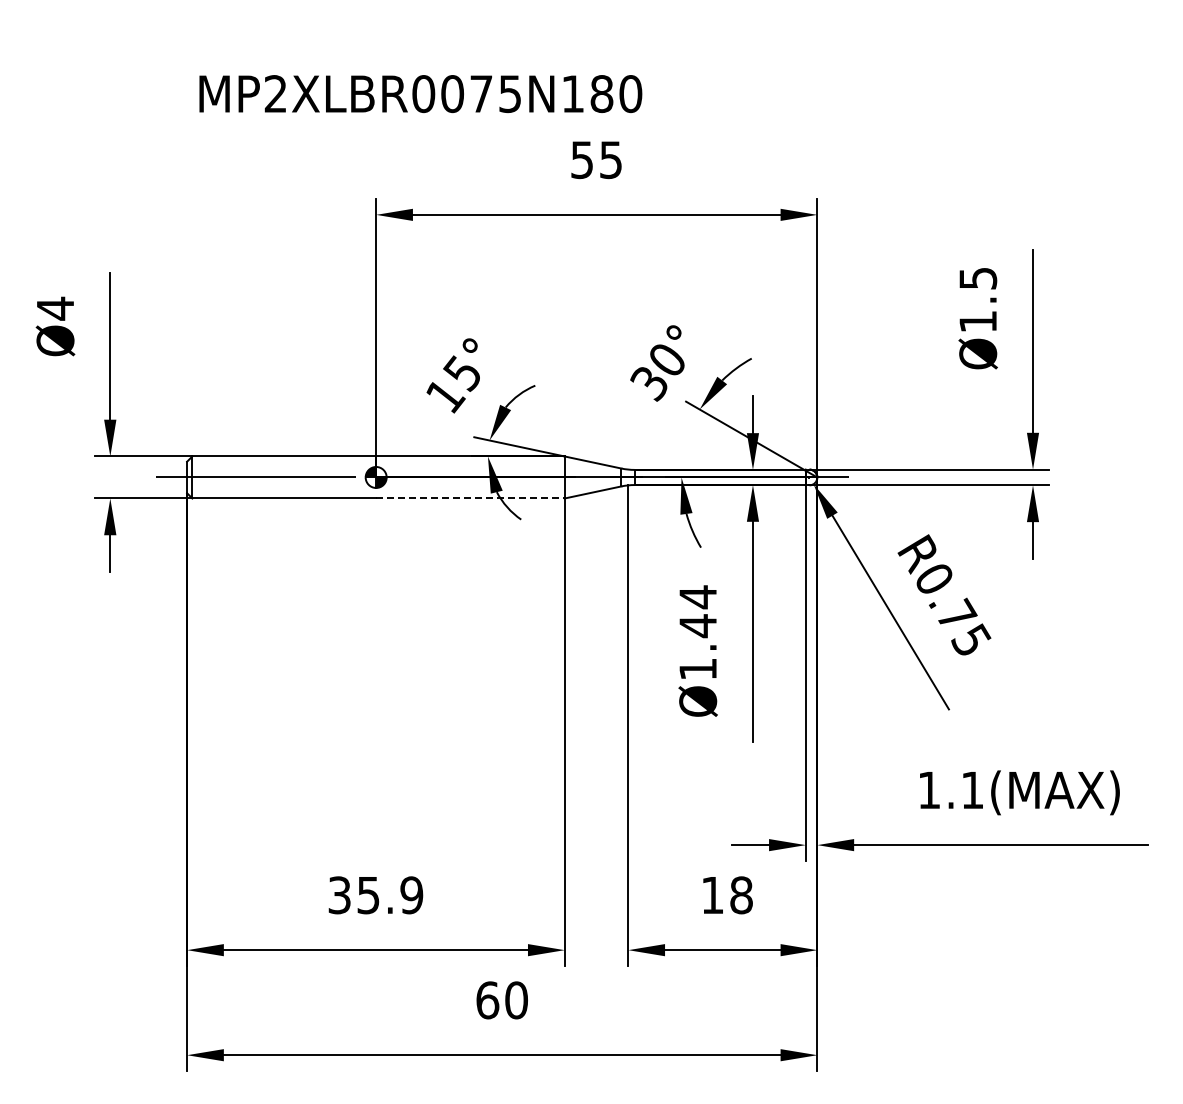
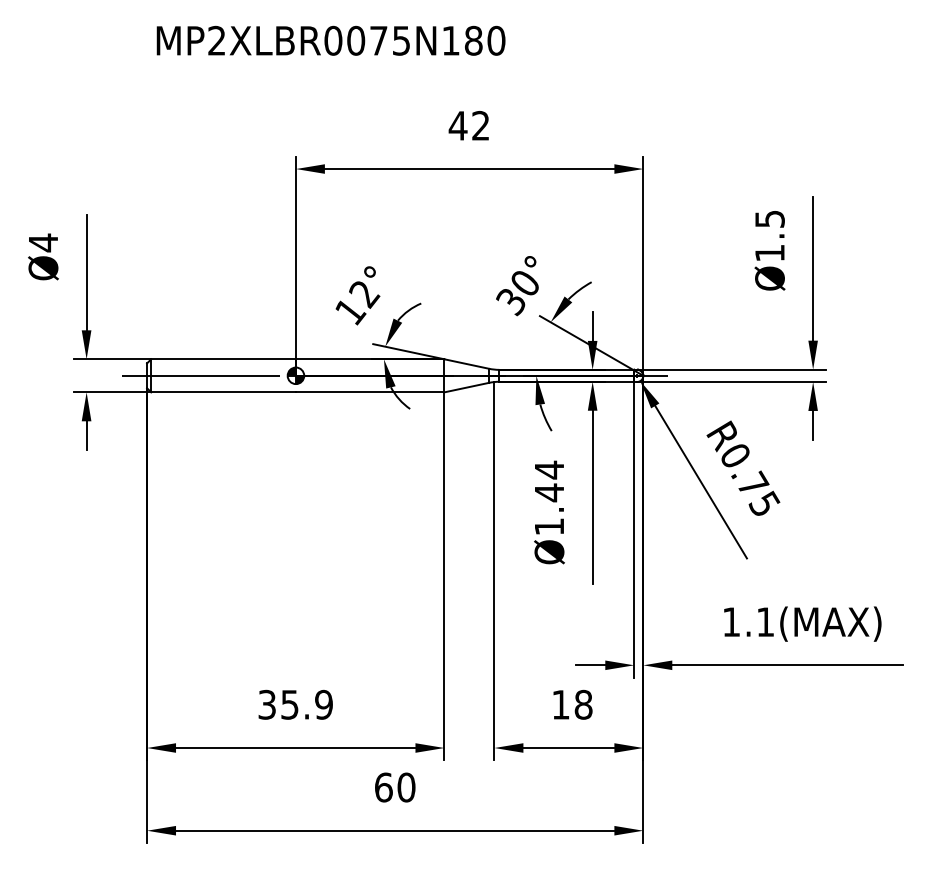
text: (420, 94) -> (330, 41), moved
text: (595, 160) -> (468, 126), 55 -> 42
text: (463, 373) -> (364, 293), 15° -> 12°
line: (470, 498) -> (370, 392), dashed -> solid

